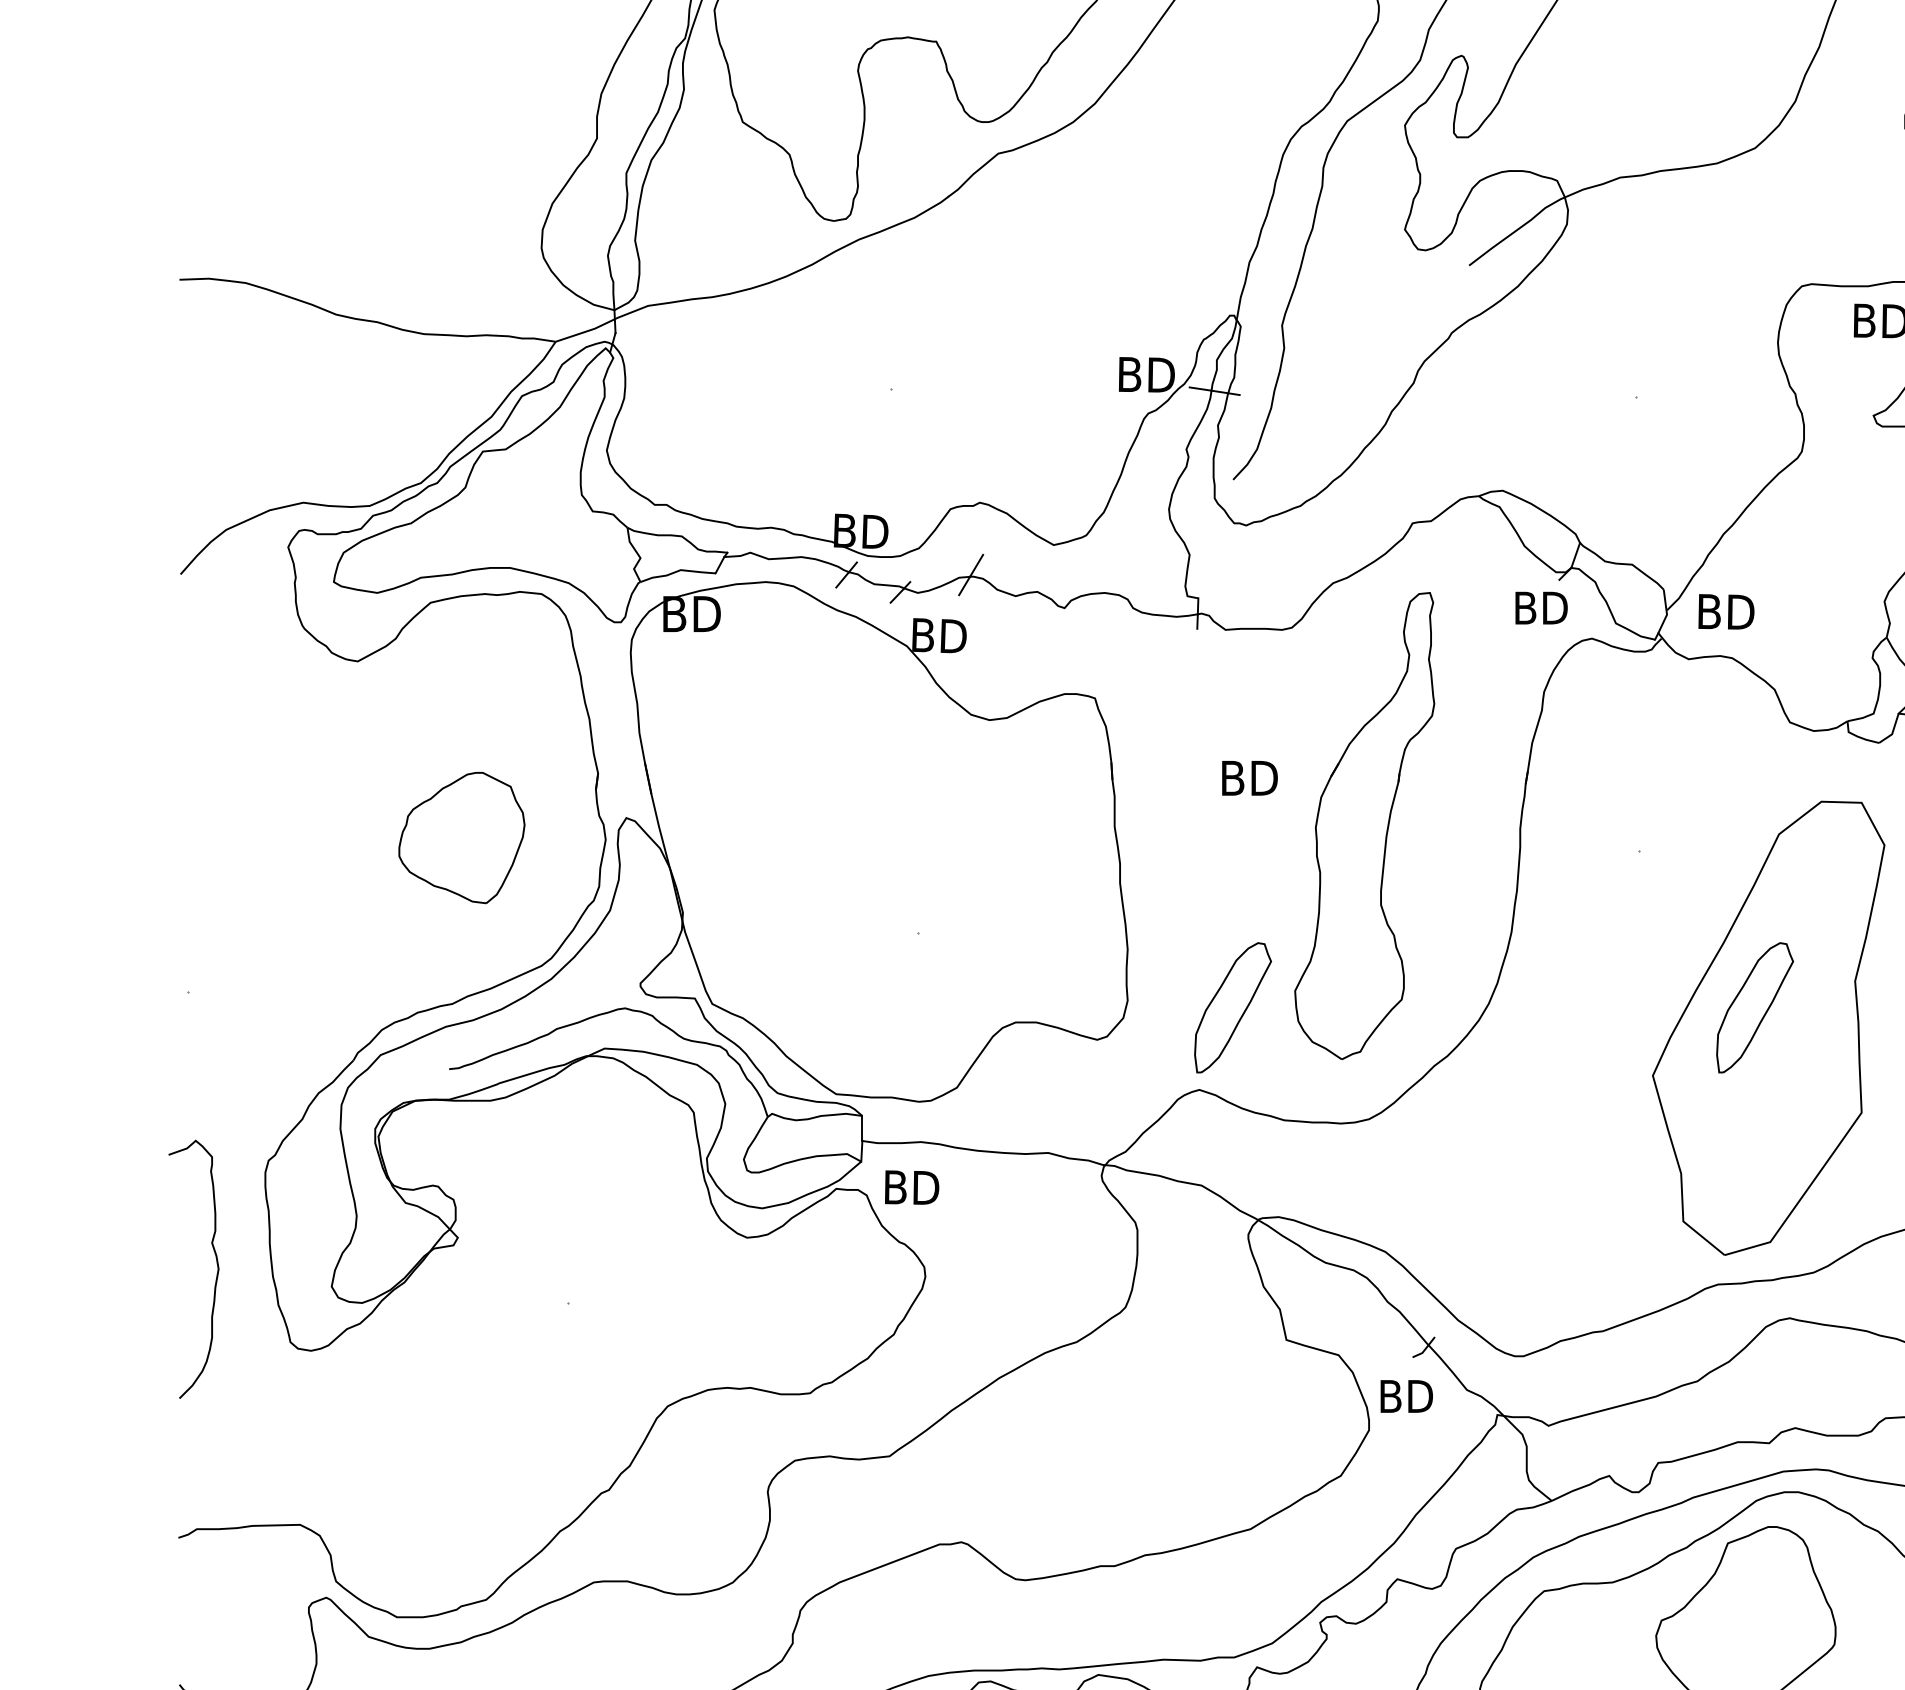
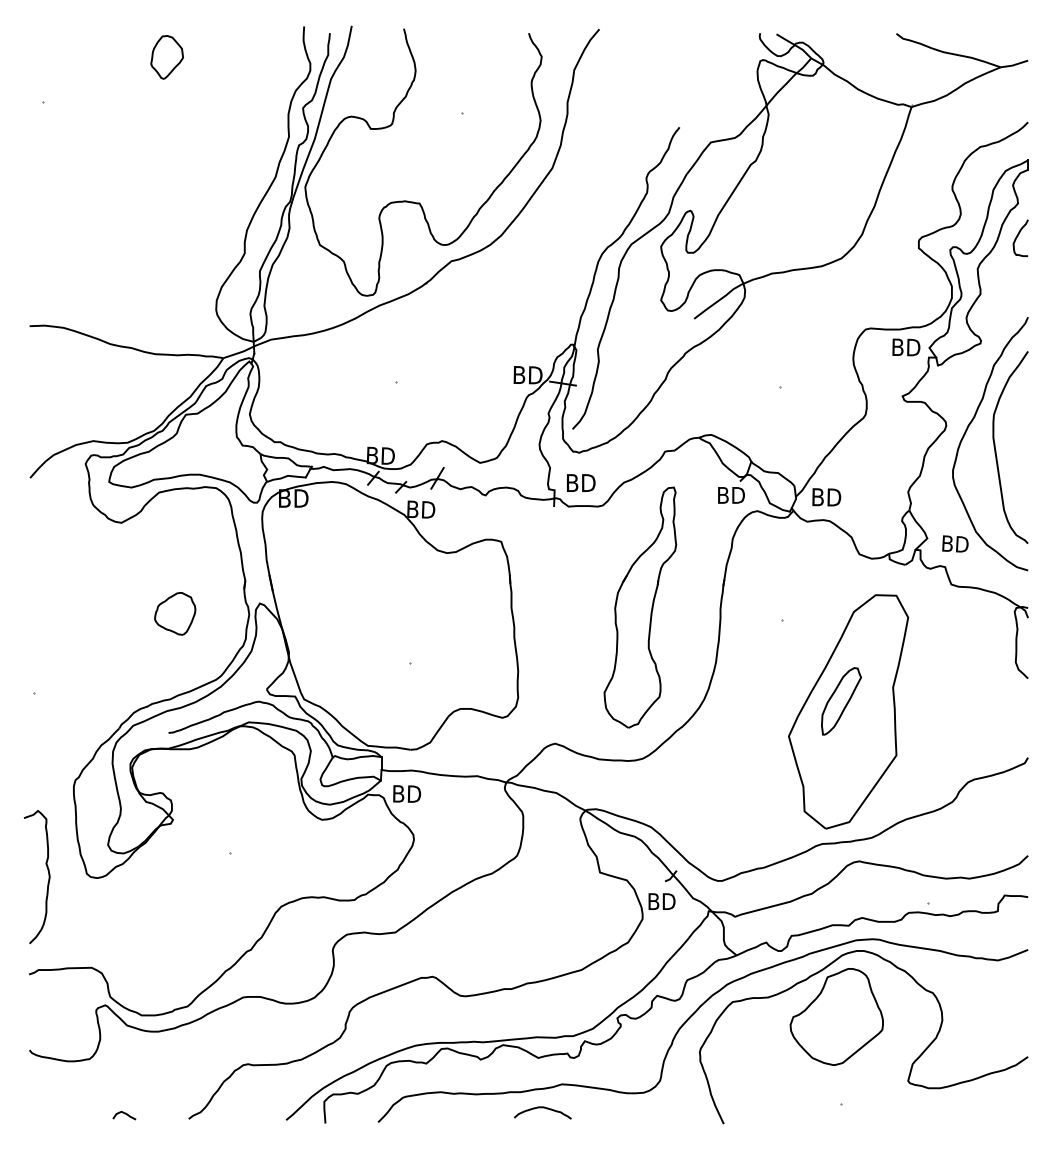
text: (1250, 777) -> (581, 482), moved
part: (462, 837) -> (175, 613), size x0.62
part: (1233, 1008) -> (572, 701), removed
curve: (216, 1270) -> (48, 877), moved

